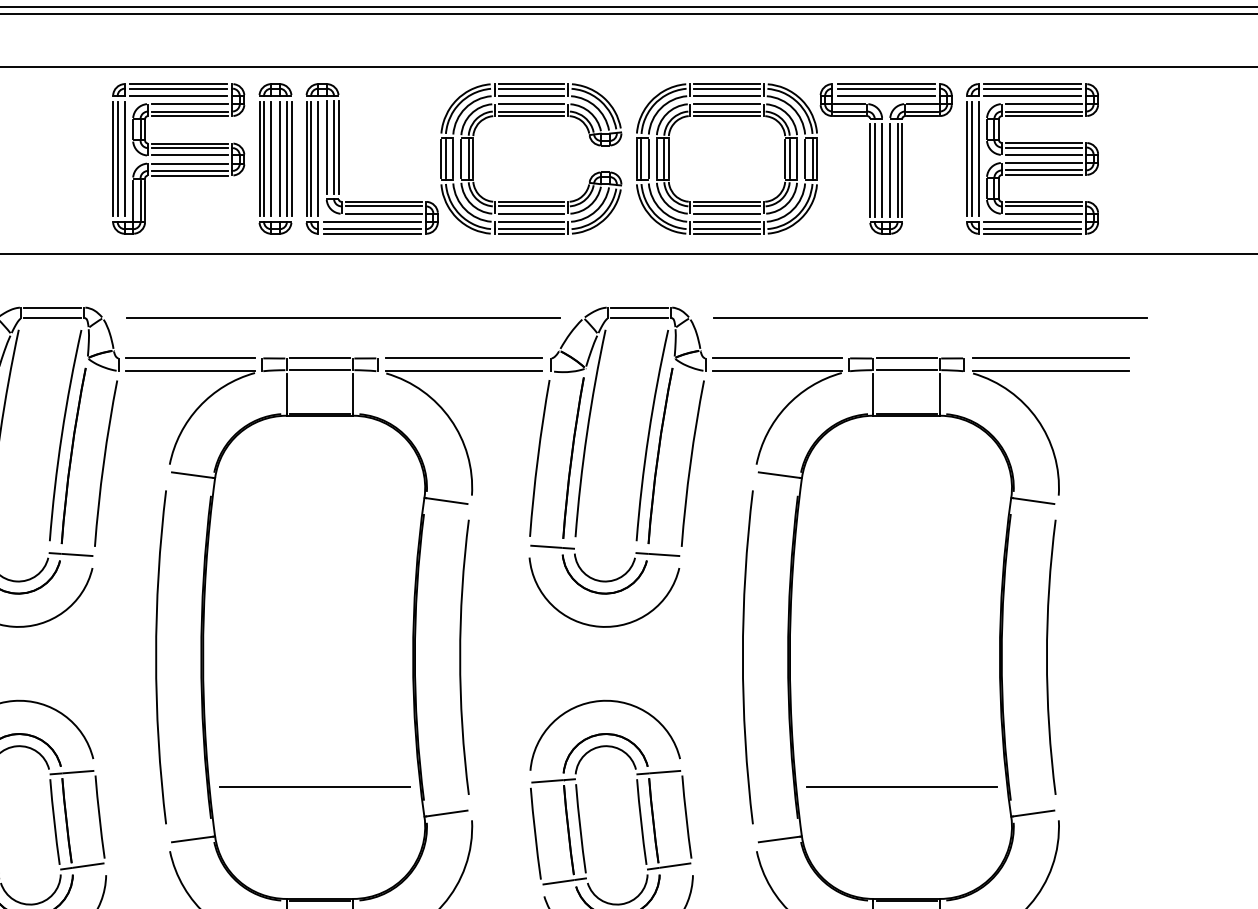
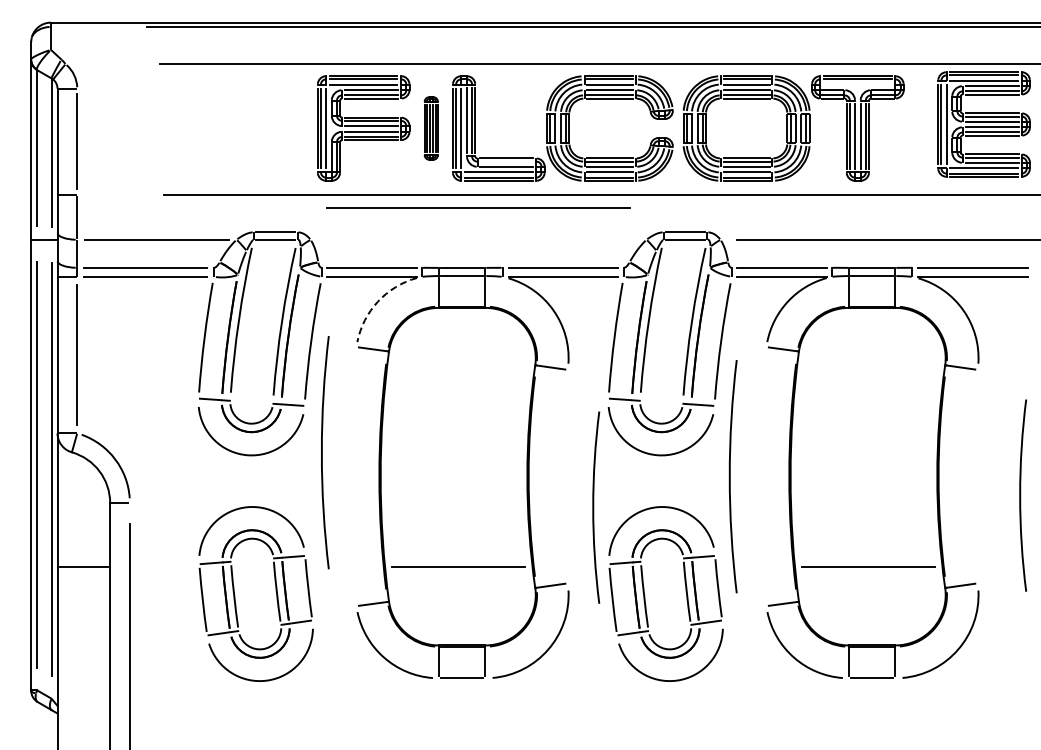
line: (885, 95) -> (857, 84), removed
part: (275, 158) -> (431, 128), size x0.6
part: (1031, 158) -> (983, 124), moved
line: (383, 206) -> (506, 161), removed
line: (343, 317) -> (478, 207), moved
arc: (200, 406) -> (378, 301), solid -> dashed
arc: (157, 657) -> (322, 452), moved
arc: (461, 657) -> (594, 507), moved
arc: (743, 657) -> (730, 476), moved
arc: (1048, 657) -> (1021, 495), moved

